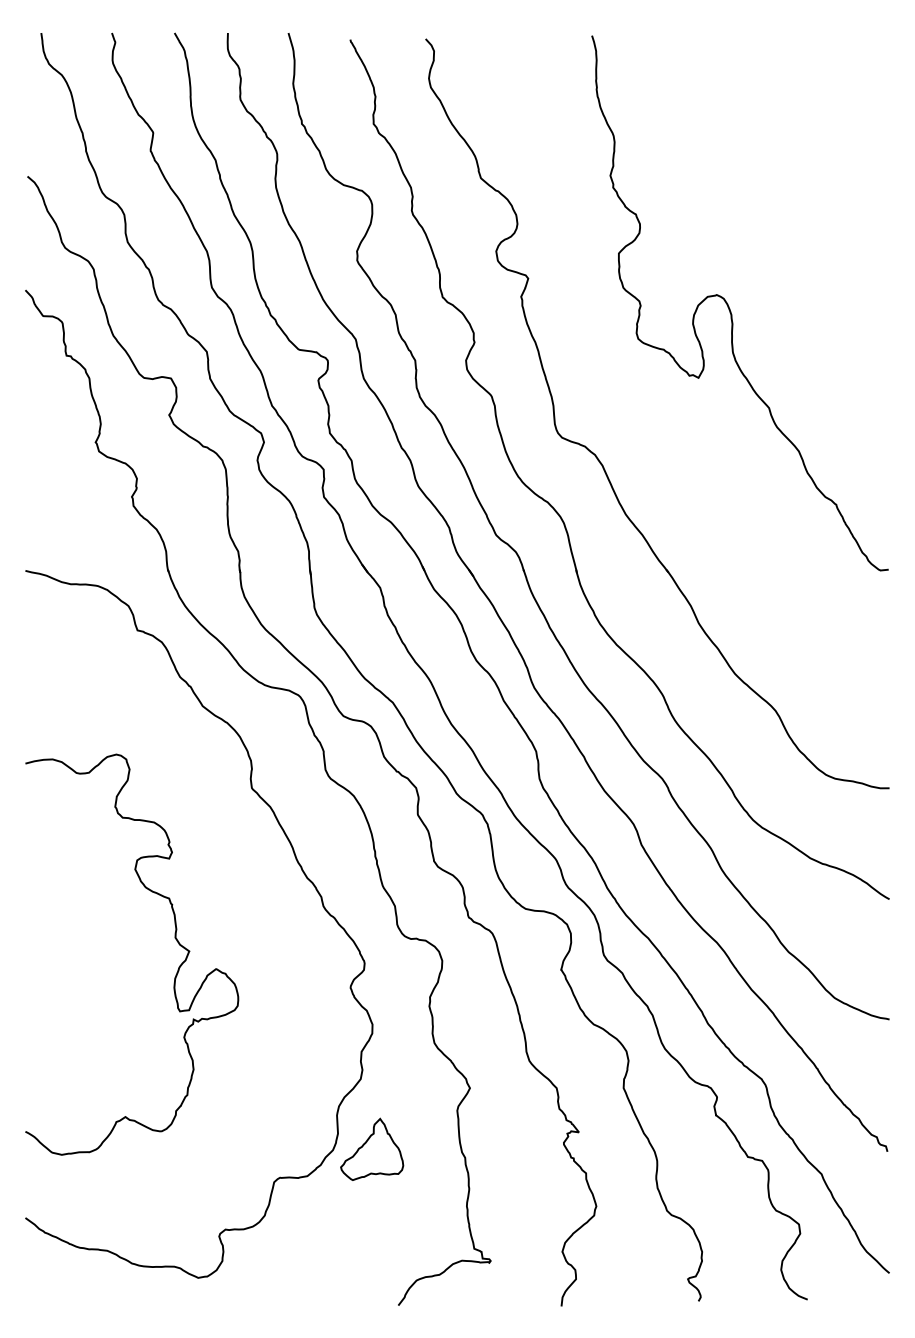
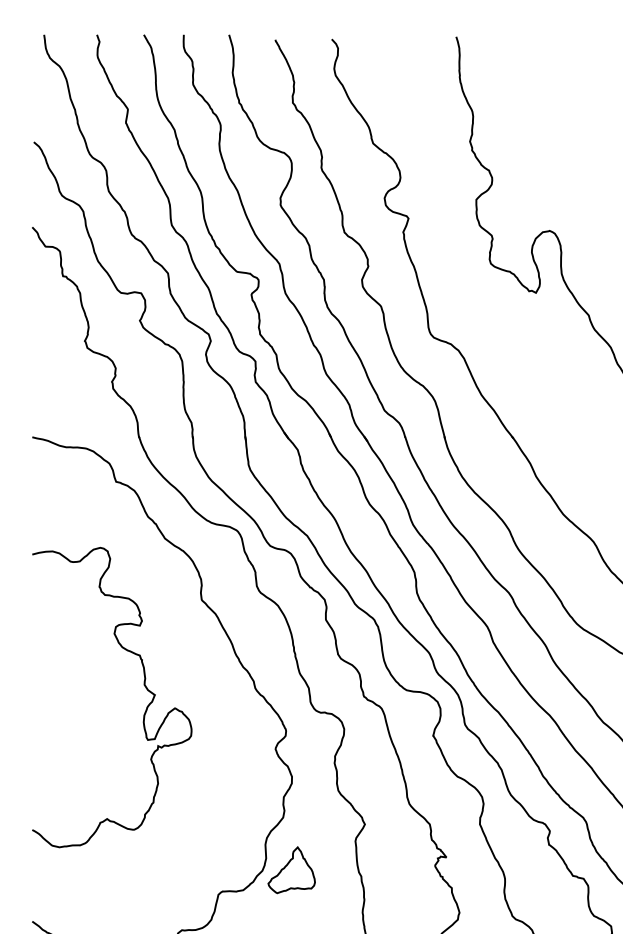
curve: (174, 938) -> (143, 685), moved

